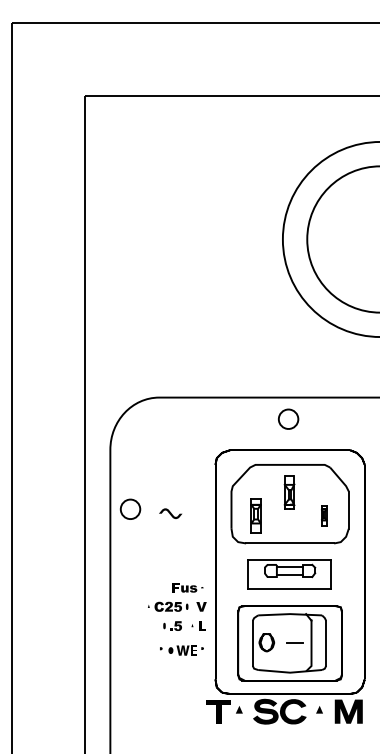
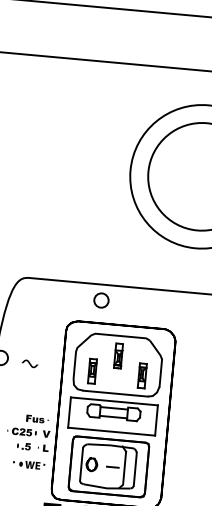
part: (288, 418) -> (101, 299), moved
part: (324, 515) -> (142, 375), size x1.67
part: (289, 574) -> (113, 416), size x1.43

